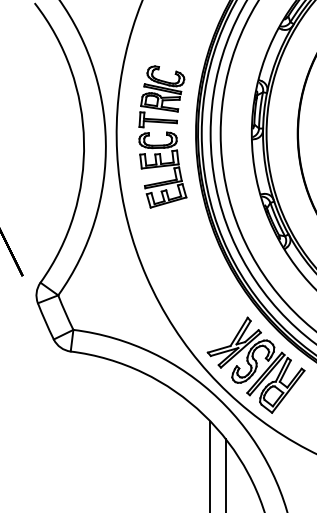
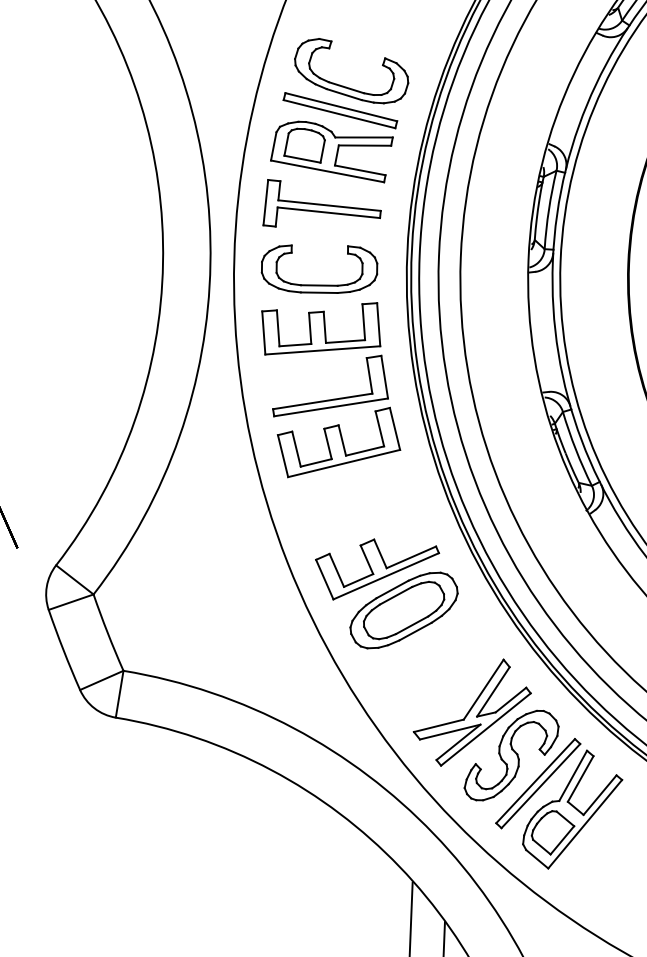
part: (162, 136) -> (334, 258), size x1.43
part: (192, 289) -> (385, 593), added

